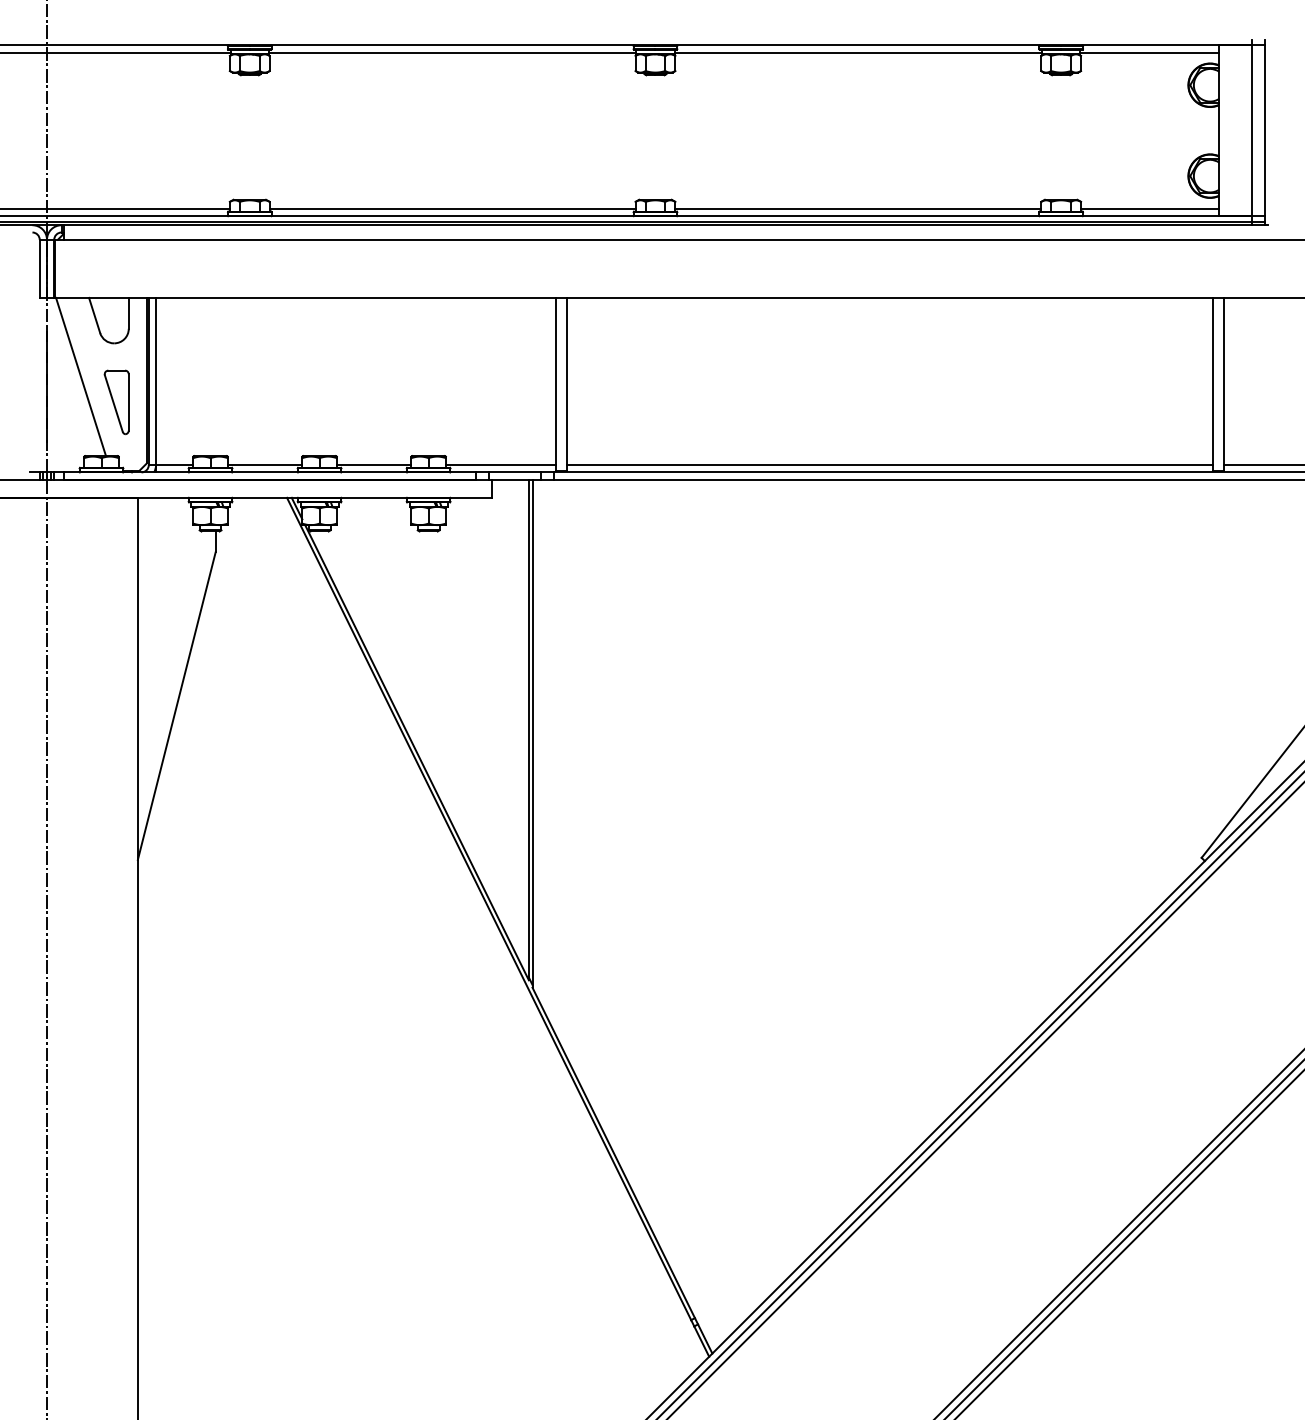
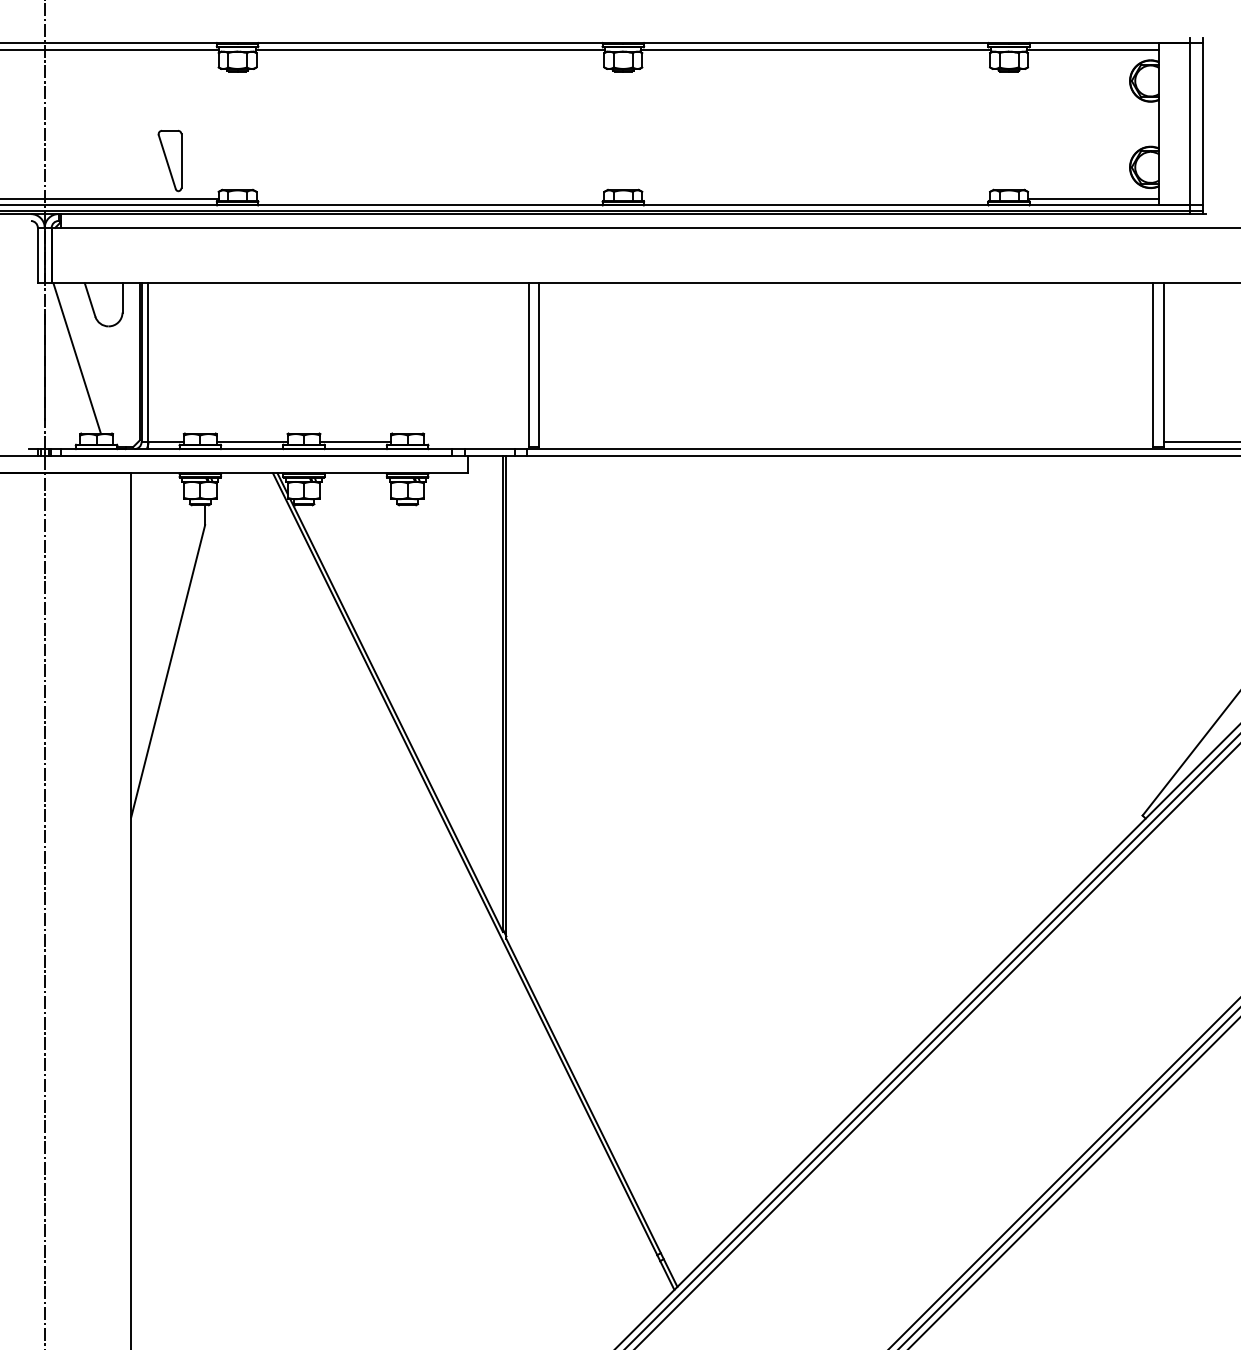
line: (452, 208) -> (430, 198), removed
line: (858, 208) -> (816, 198), removed
part: (116, 402) -> (169, 161), moved
line: (500, 465) -> (475, 442), removed
line: (889, 465) -> (845, 442), removed

